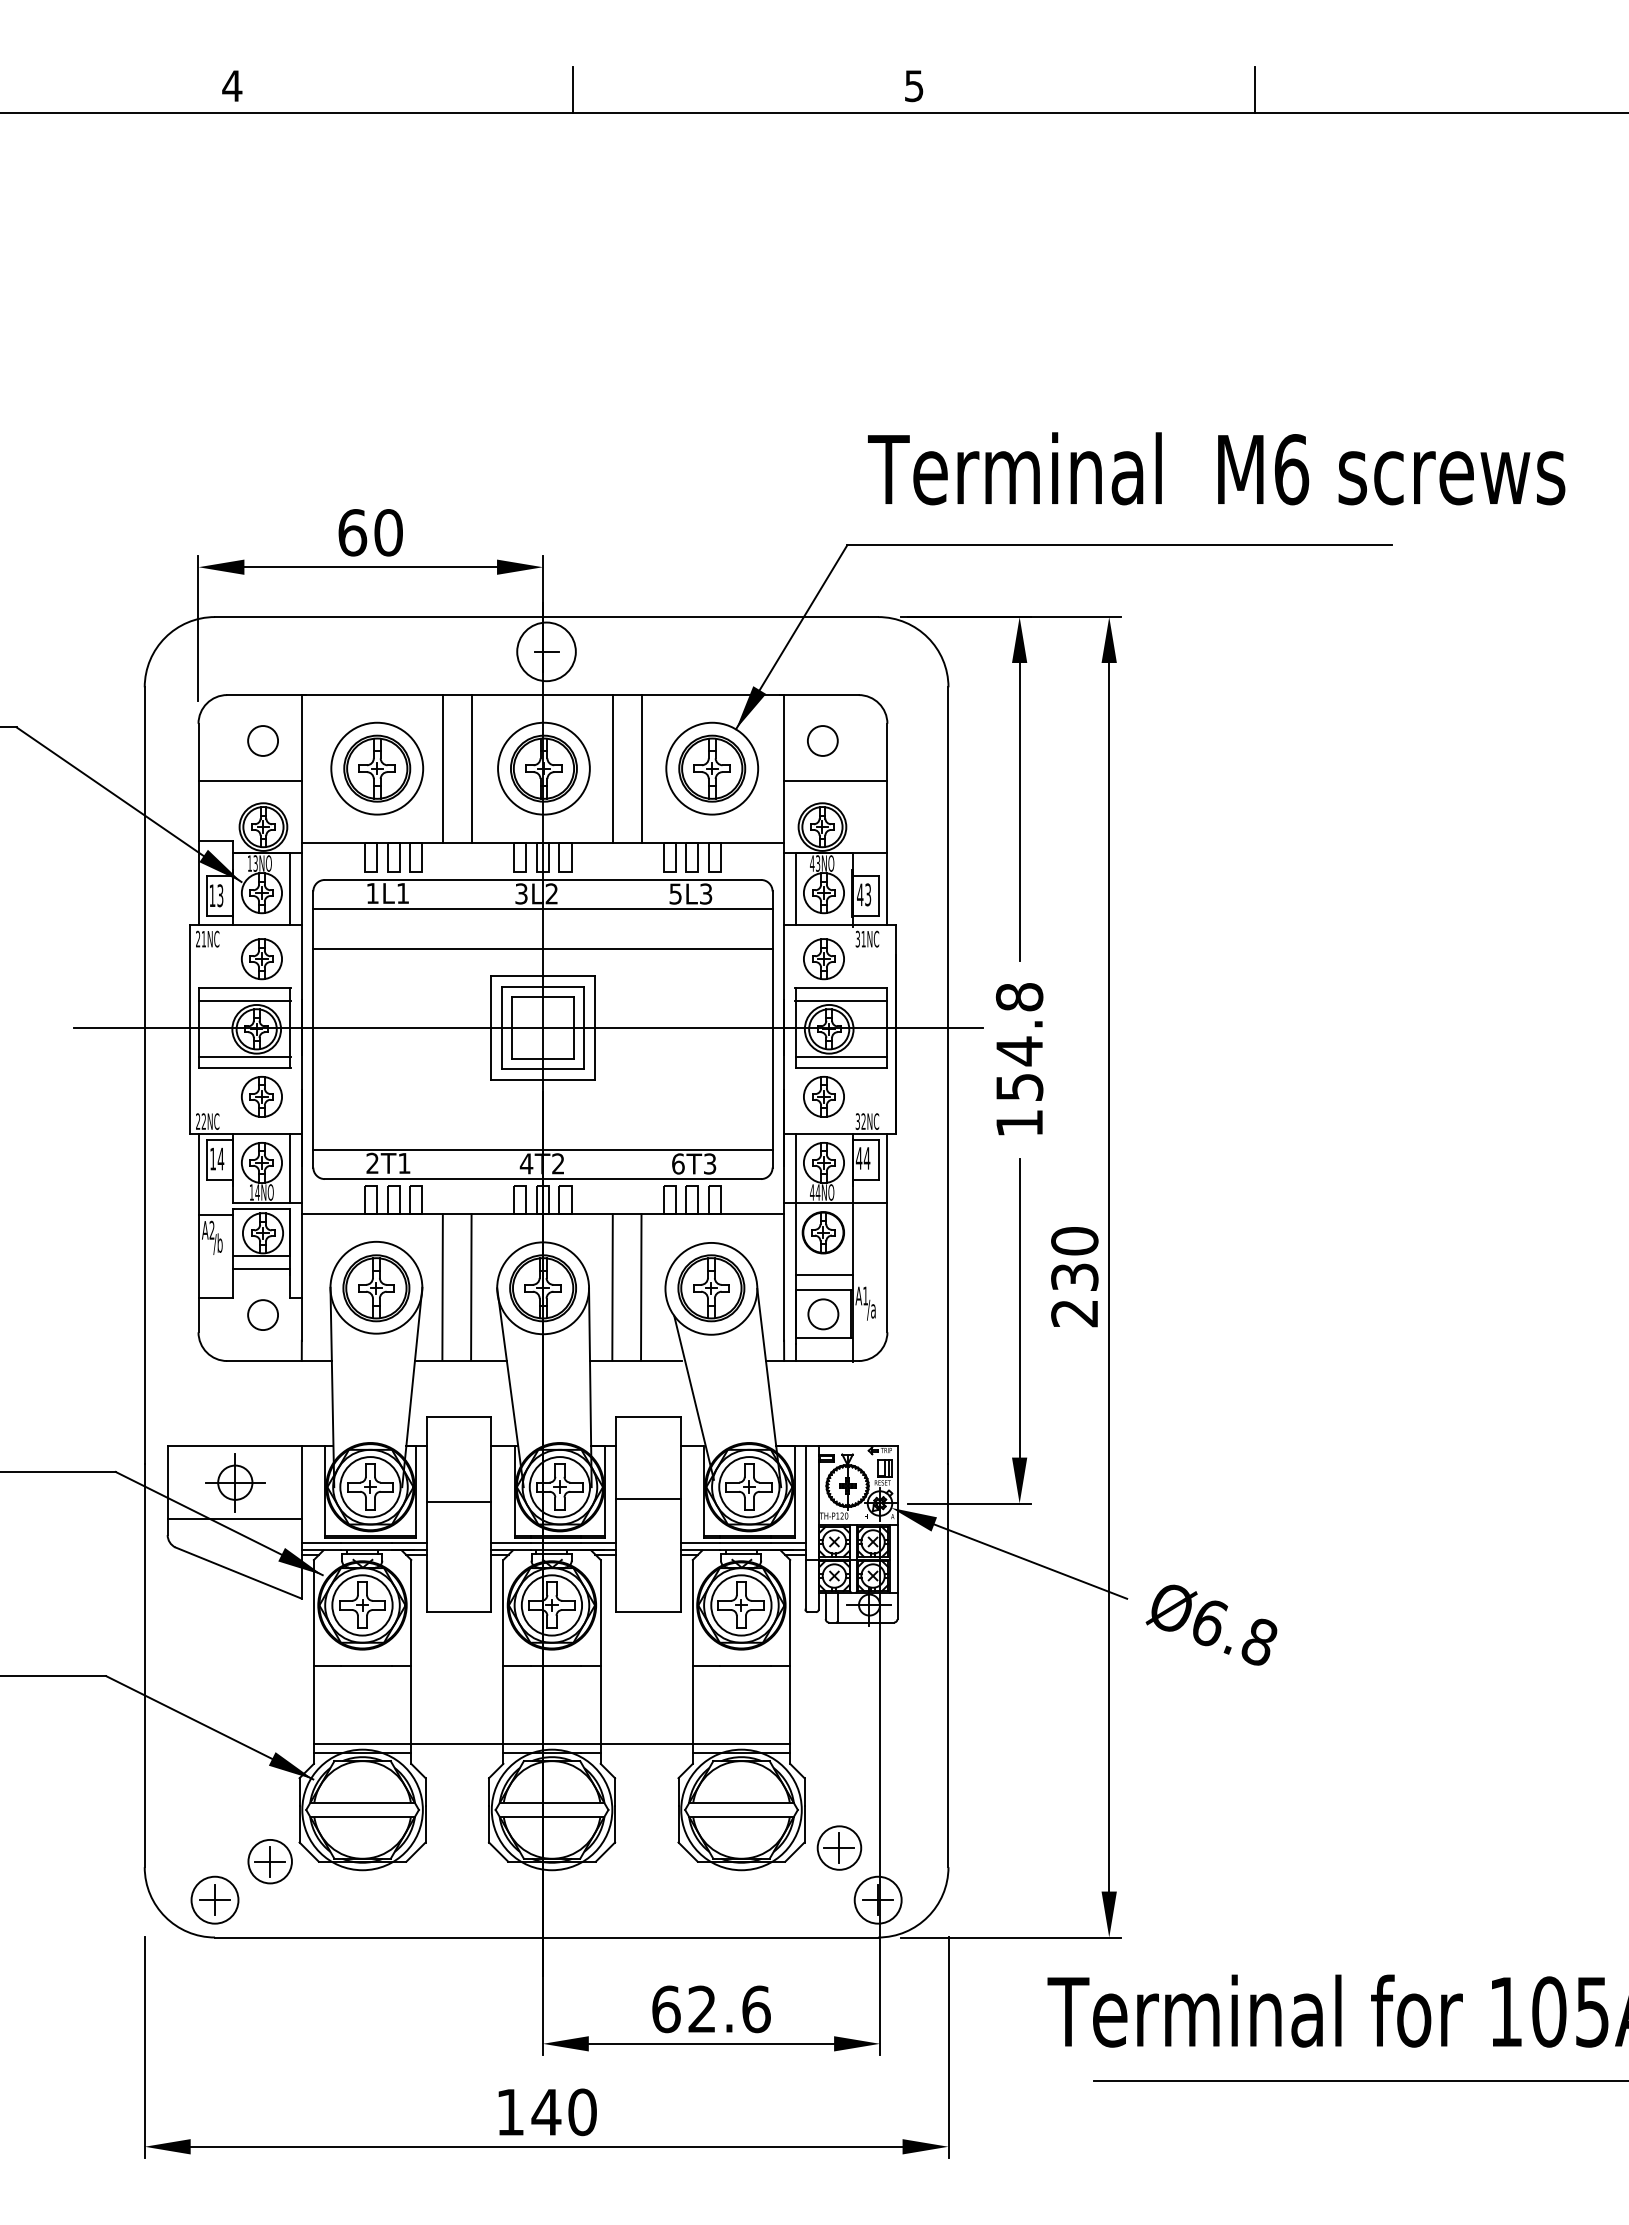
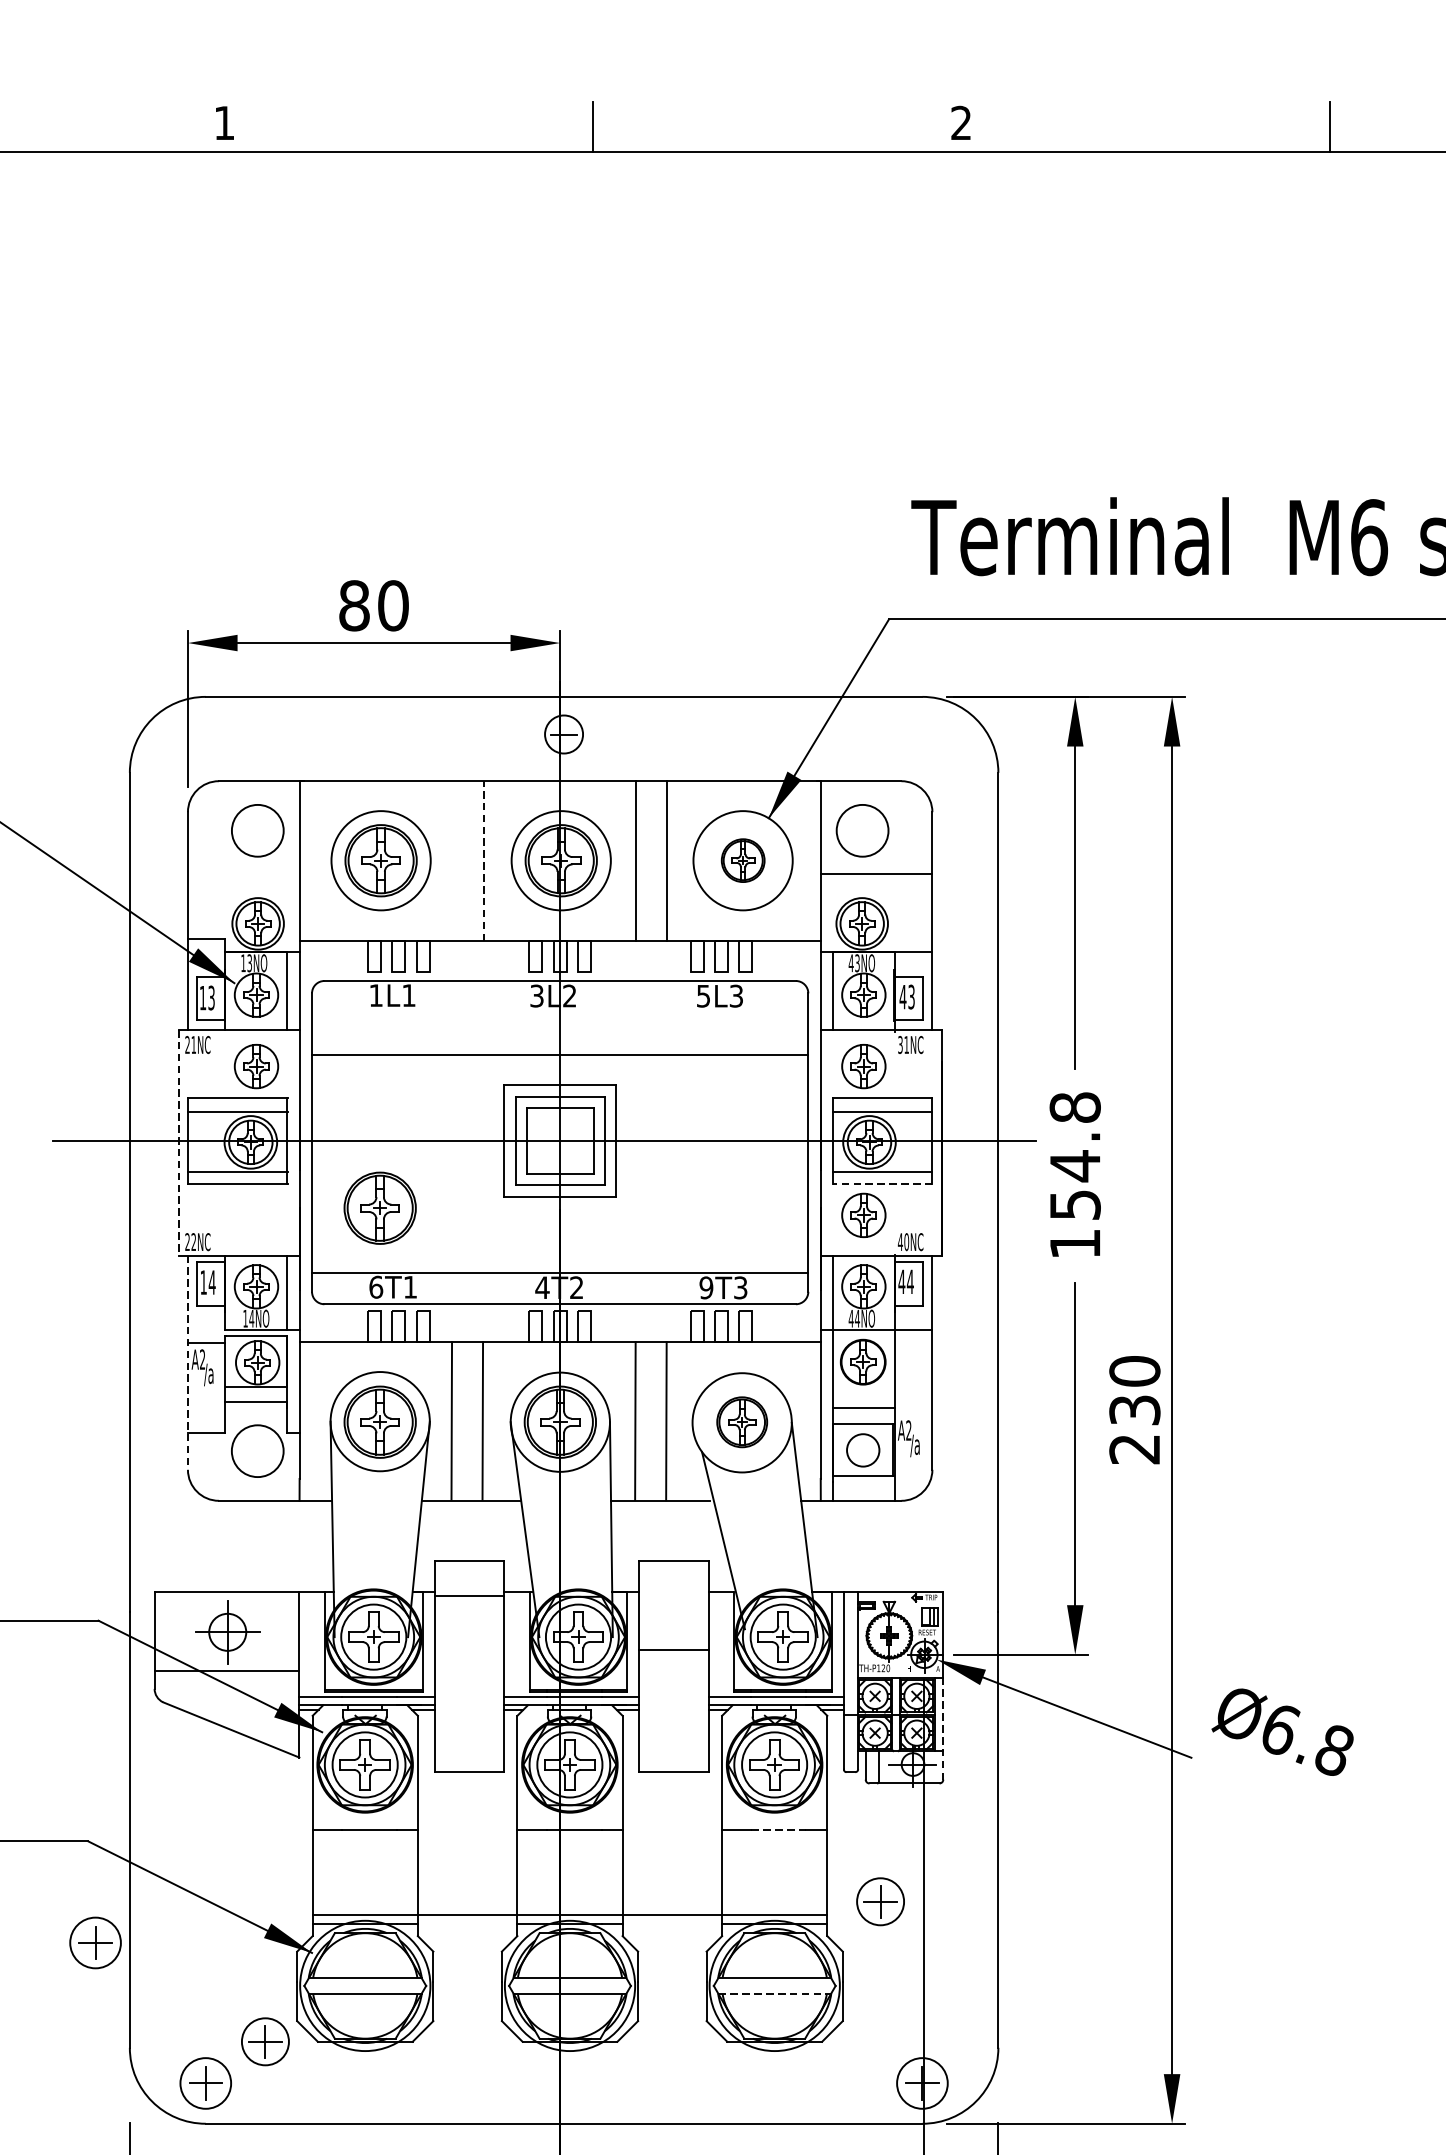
text: (232, 85) -> (224, 122), 4 -> 1
text: (914, 86) -> (961, 123), 5 -> 2
text: (352, 532) -> (354, 605), 60 -> 80
circle: (546, 651) -> (564, 734), size x0.6
circle: (262, 740) -> (257, 830), size x1.6
circle: (822, 740) -> (862, 830), size x1.6
line: (472, 768) -> (484, 860), solid -> dashed
part: (712, 768) -> (743, 860), size x0.6
line: (443, 769) -> (452, 861), removed
line: (249, 781) -> (243, 874), removed
line: (542, 908) -> (559, 1011), removed
line: (190, 1030) -> (179, 1143), solid -> dashed
line: (841, 1068) -> (882, 1184), solid -> dashed
part: (376, 1090) -> (380, 1208), added
part: (261, 1096) -> (256, 1214), removed
text: (860, 1121) -> (903, 1241), 32NC -> 40NC
text: (372, 1163) -> (375, 1287), 2T1 -> 6T1
text: (678, 1163) -> (706, 1287), 6T3 -> 9T3
line: (198, 1233) -> (187, 1363), solid -> dashed
text: (219, 1242) -> (210, 1372), /b -> /a
part: (711, 1288) -> (742, 1422), size x0.7
text: (865, 1295) -> (908, 1430), A1 -> A2
circle: (263, 1315) -> (258, 1451), size x1.6
line: (458, 1502) -> (468, 1596), moved
line: (897, 1572) -> (943, 1729), solid -> dashed
text: (1211, 1624) -> (1282, 1731), moved
line: (745, 1666) -> (779, 1830), solid -> dashed
part: (112, 1769) -> (95, 1942), added
line: (742, 1817) -> (775, 1994), solid -> dashed
part: (839, 1847) -> (880, 1901), moved

